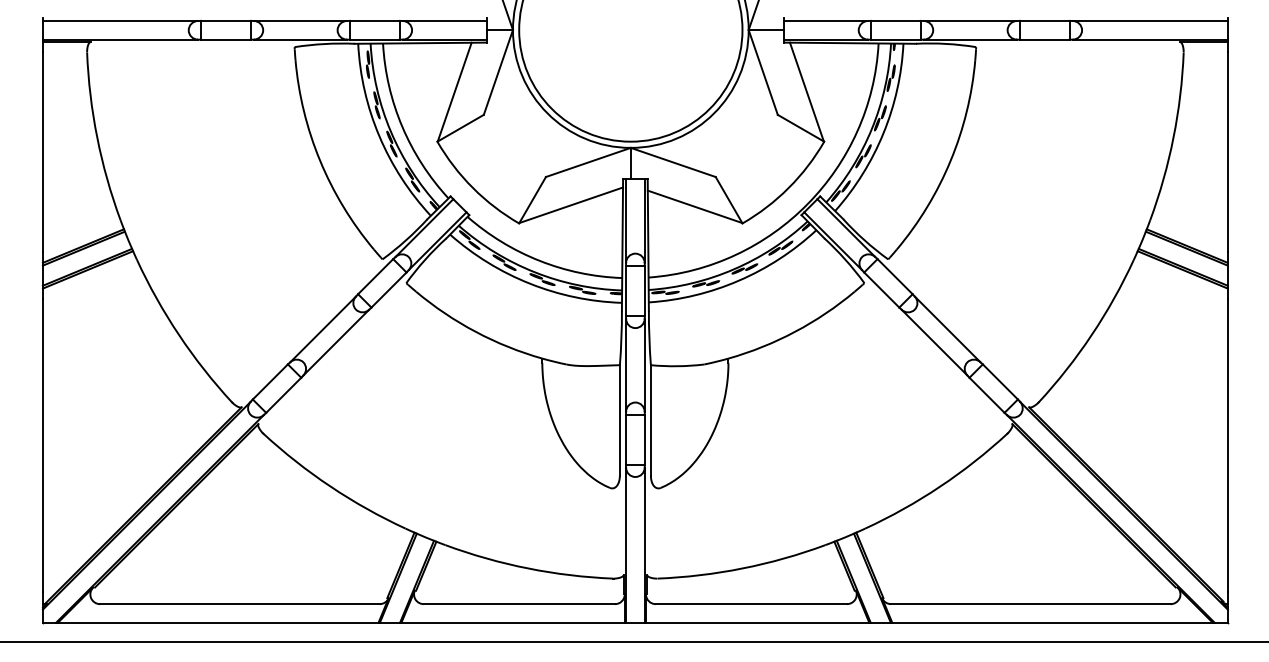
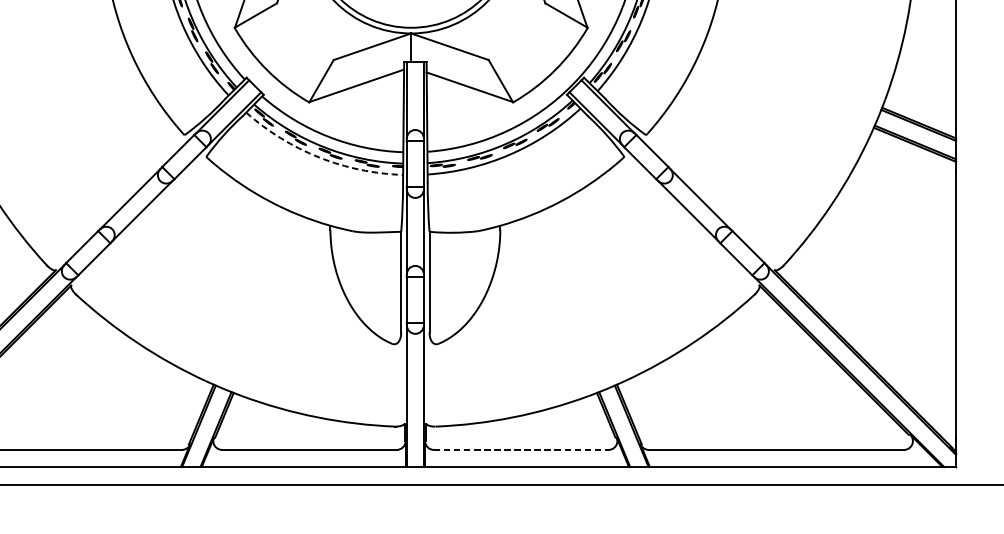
arc: (530, 283) -> (319, 157), solid -> dashed
line: (751, 604) -> (521, 450), solid -> dashed

